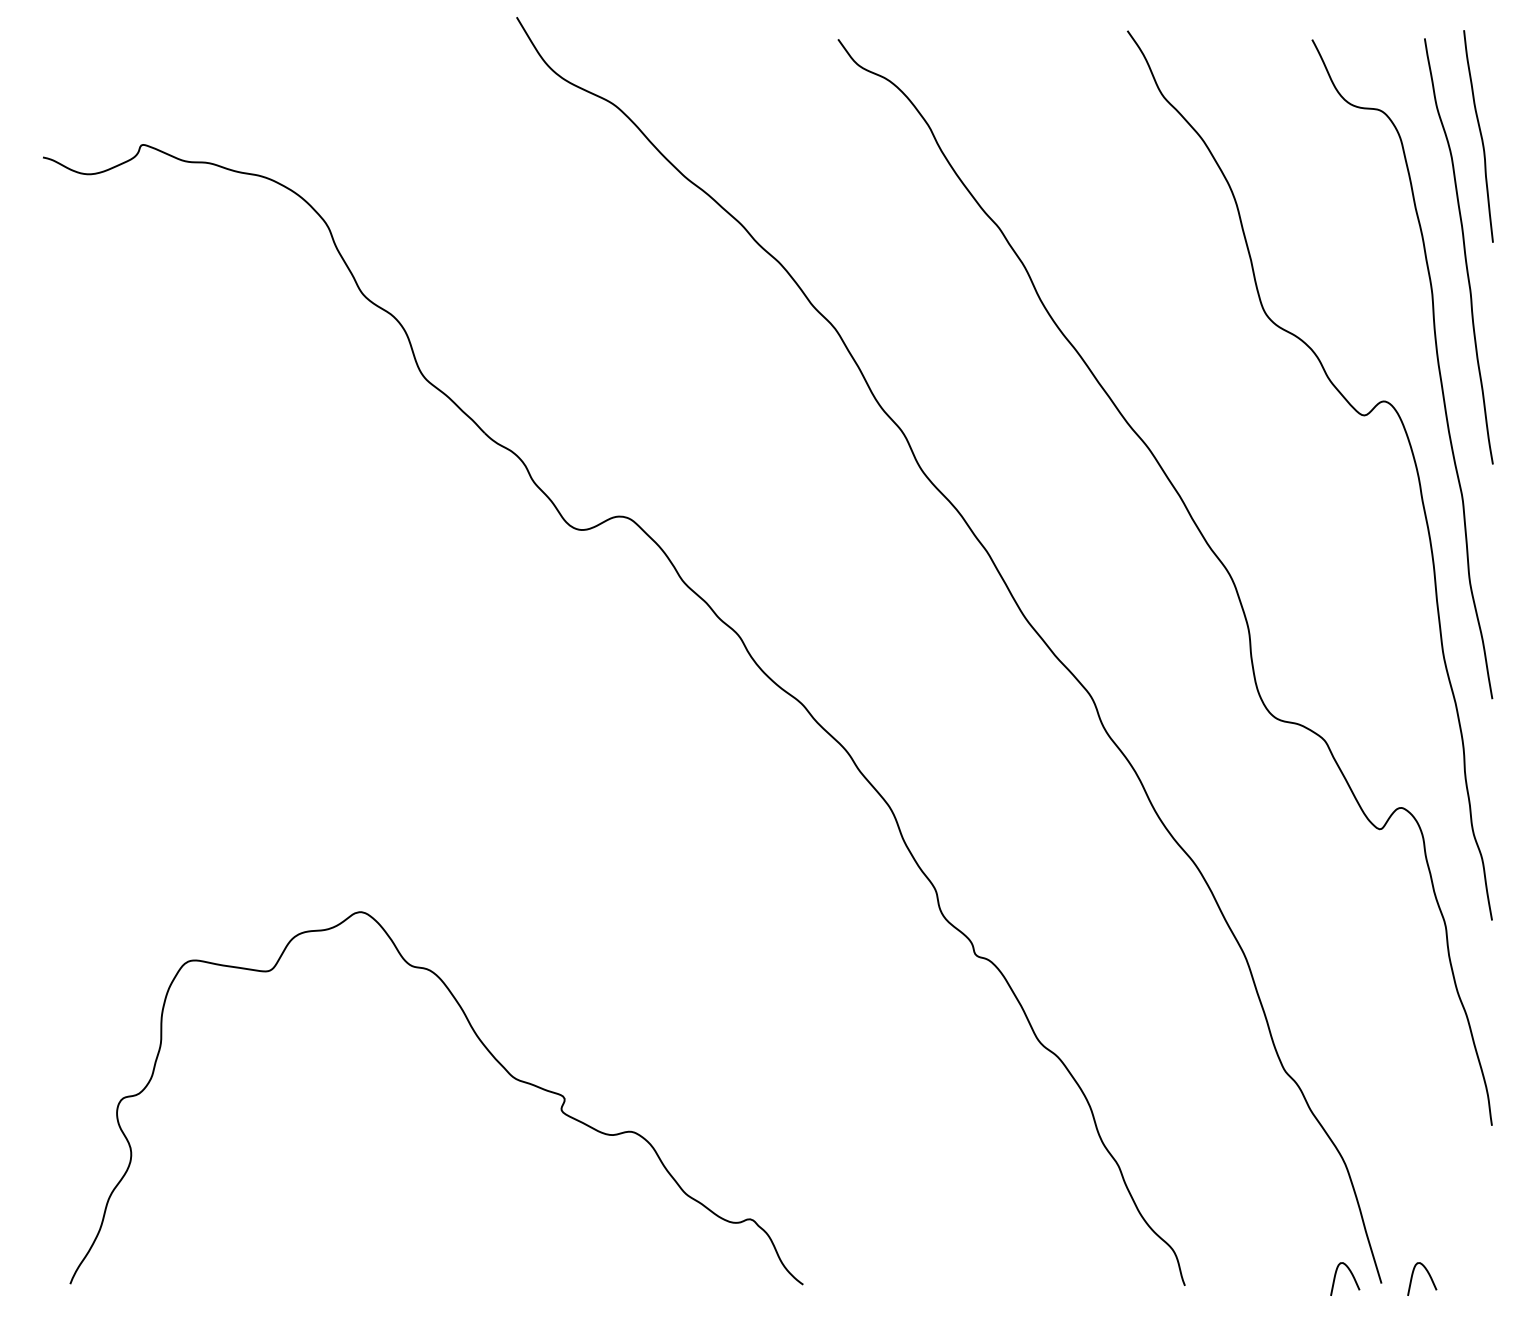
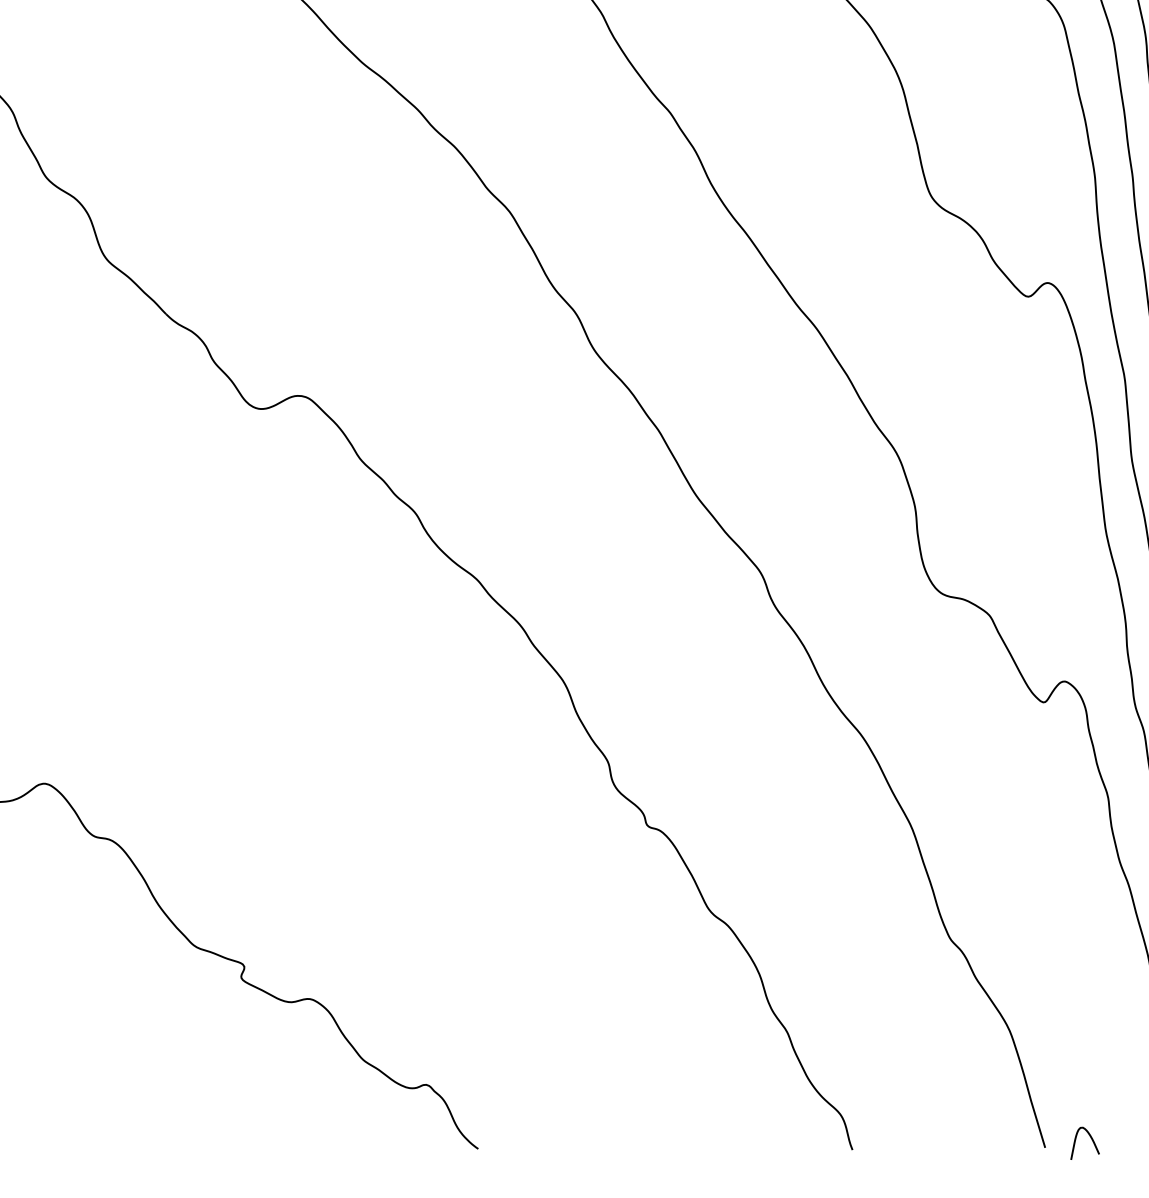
curve: (1351, 1275) -> (1015, 1139), removed

